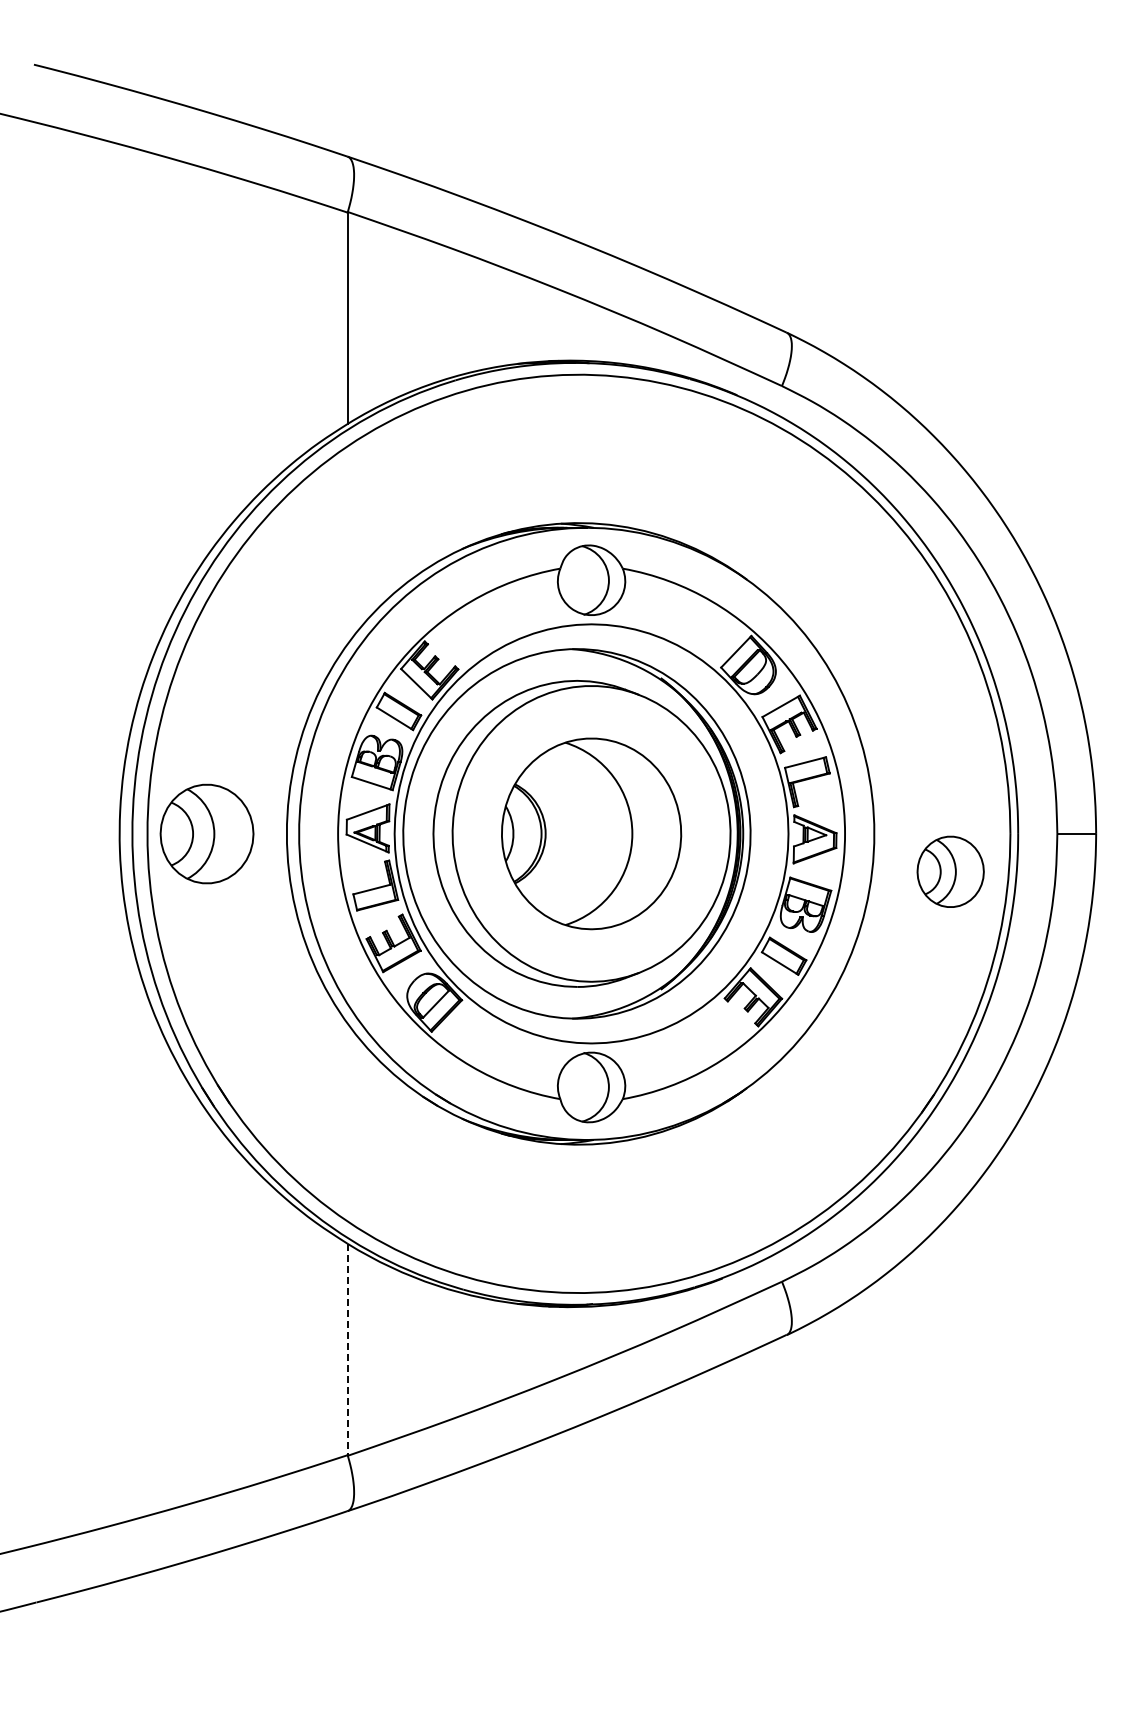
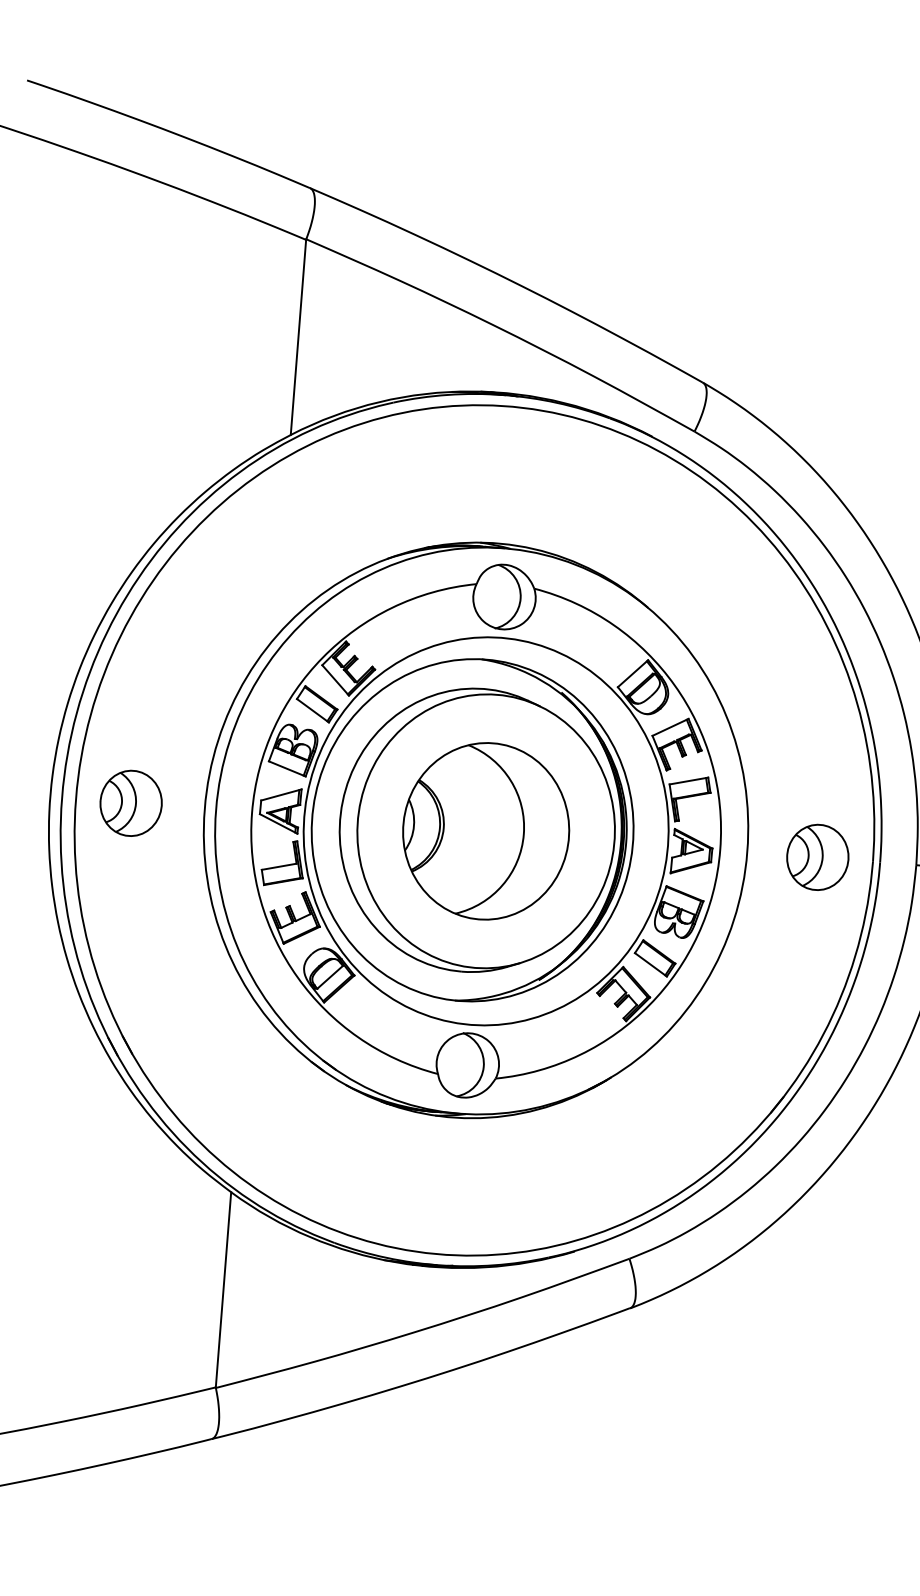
part: (207, 833) -> (131, 803), size x0.71
part: (950, 871) -> (817, 857), moved
line: (347, 1349) -> (223, 1289), dashed -> solid

